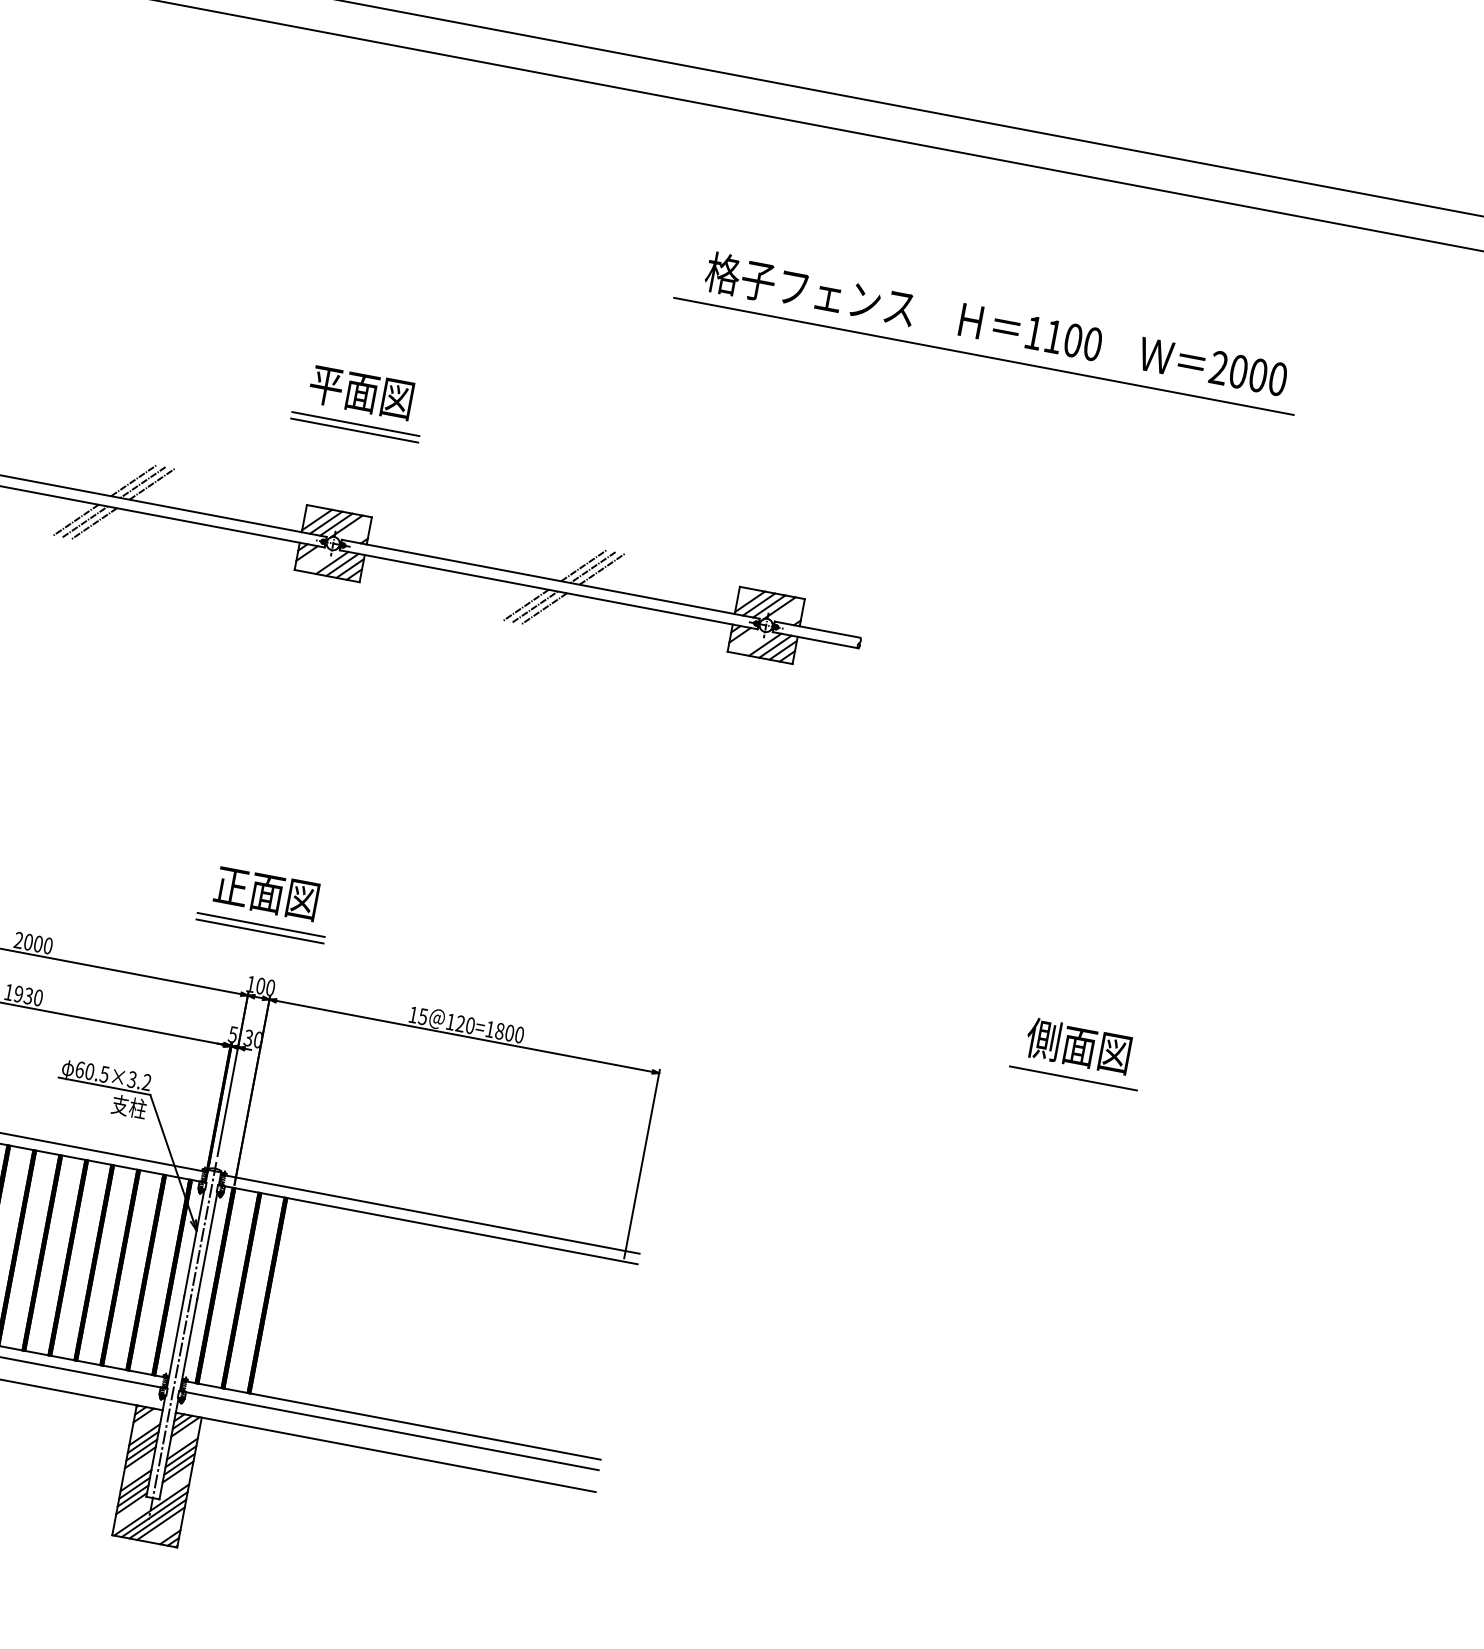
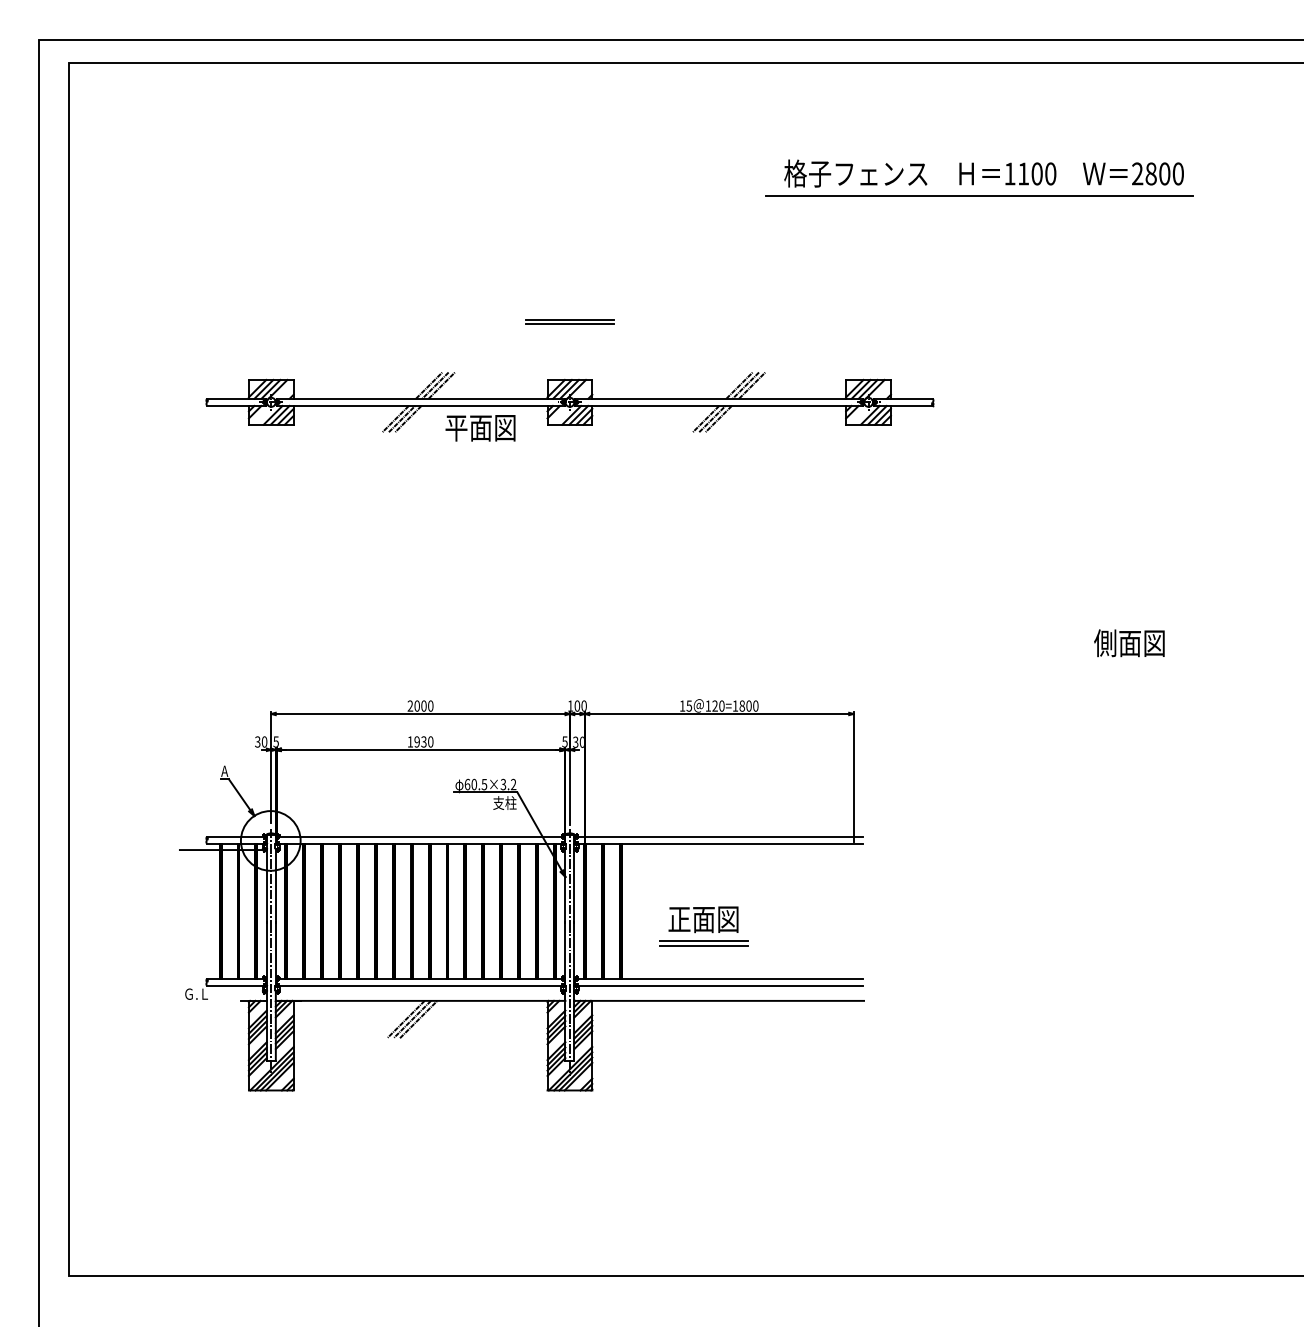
text: (1237, 372) -> (1150, 174), 2000 -> 2800
text: (361, 392) -> (480, 428), moved
part: (264, 903) -> (703, 926), moved
line: (1072, 1078) -> (1129, 665), removed

